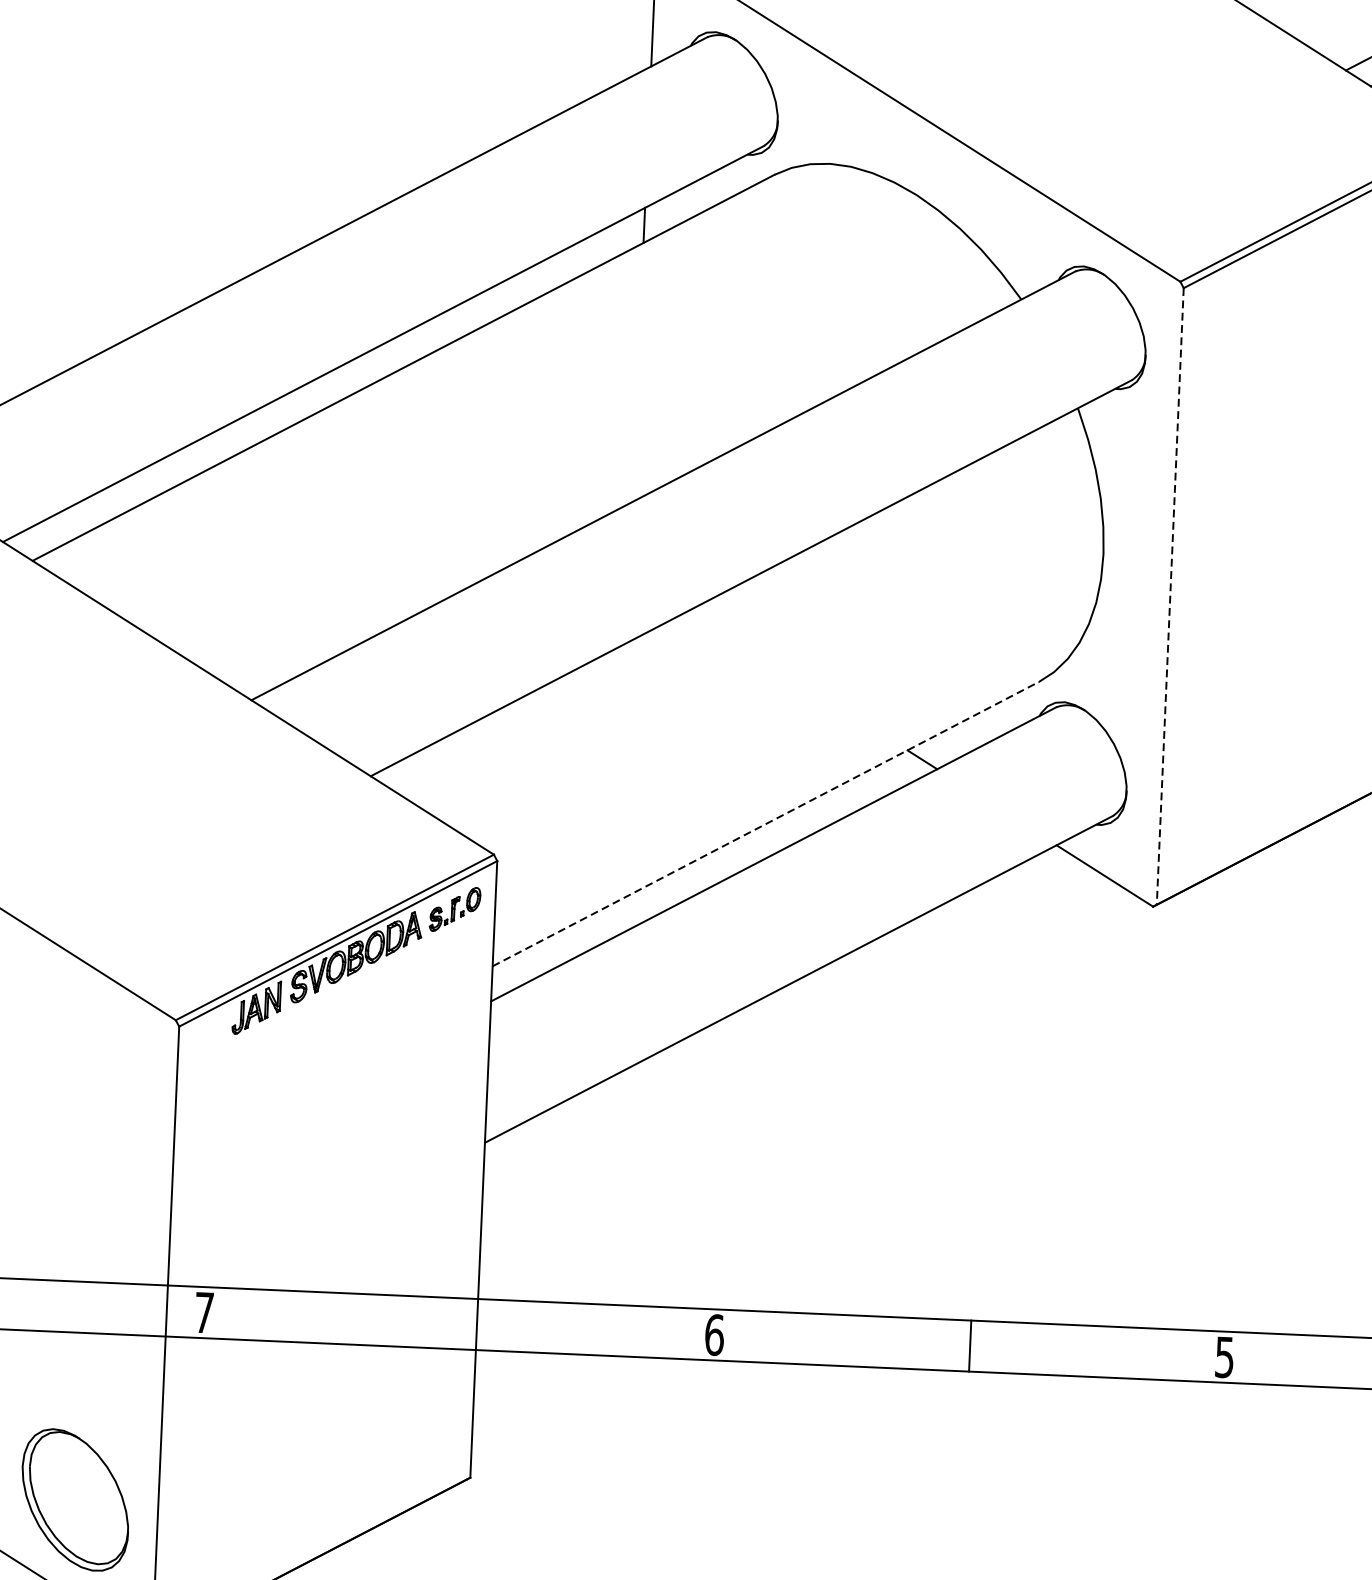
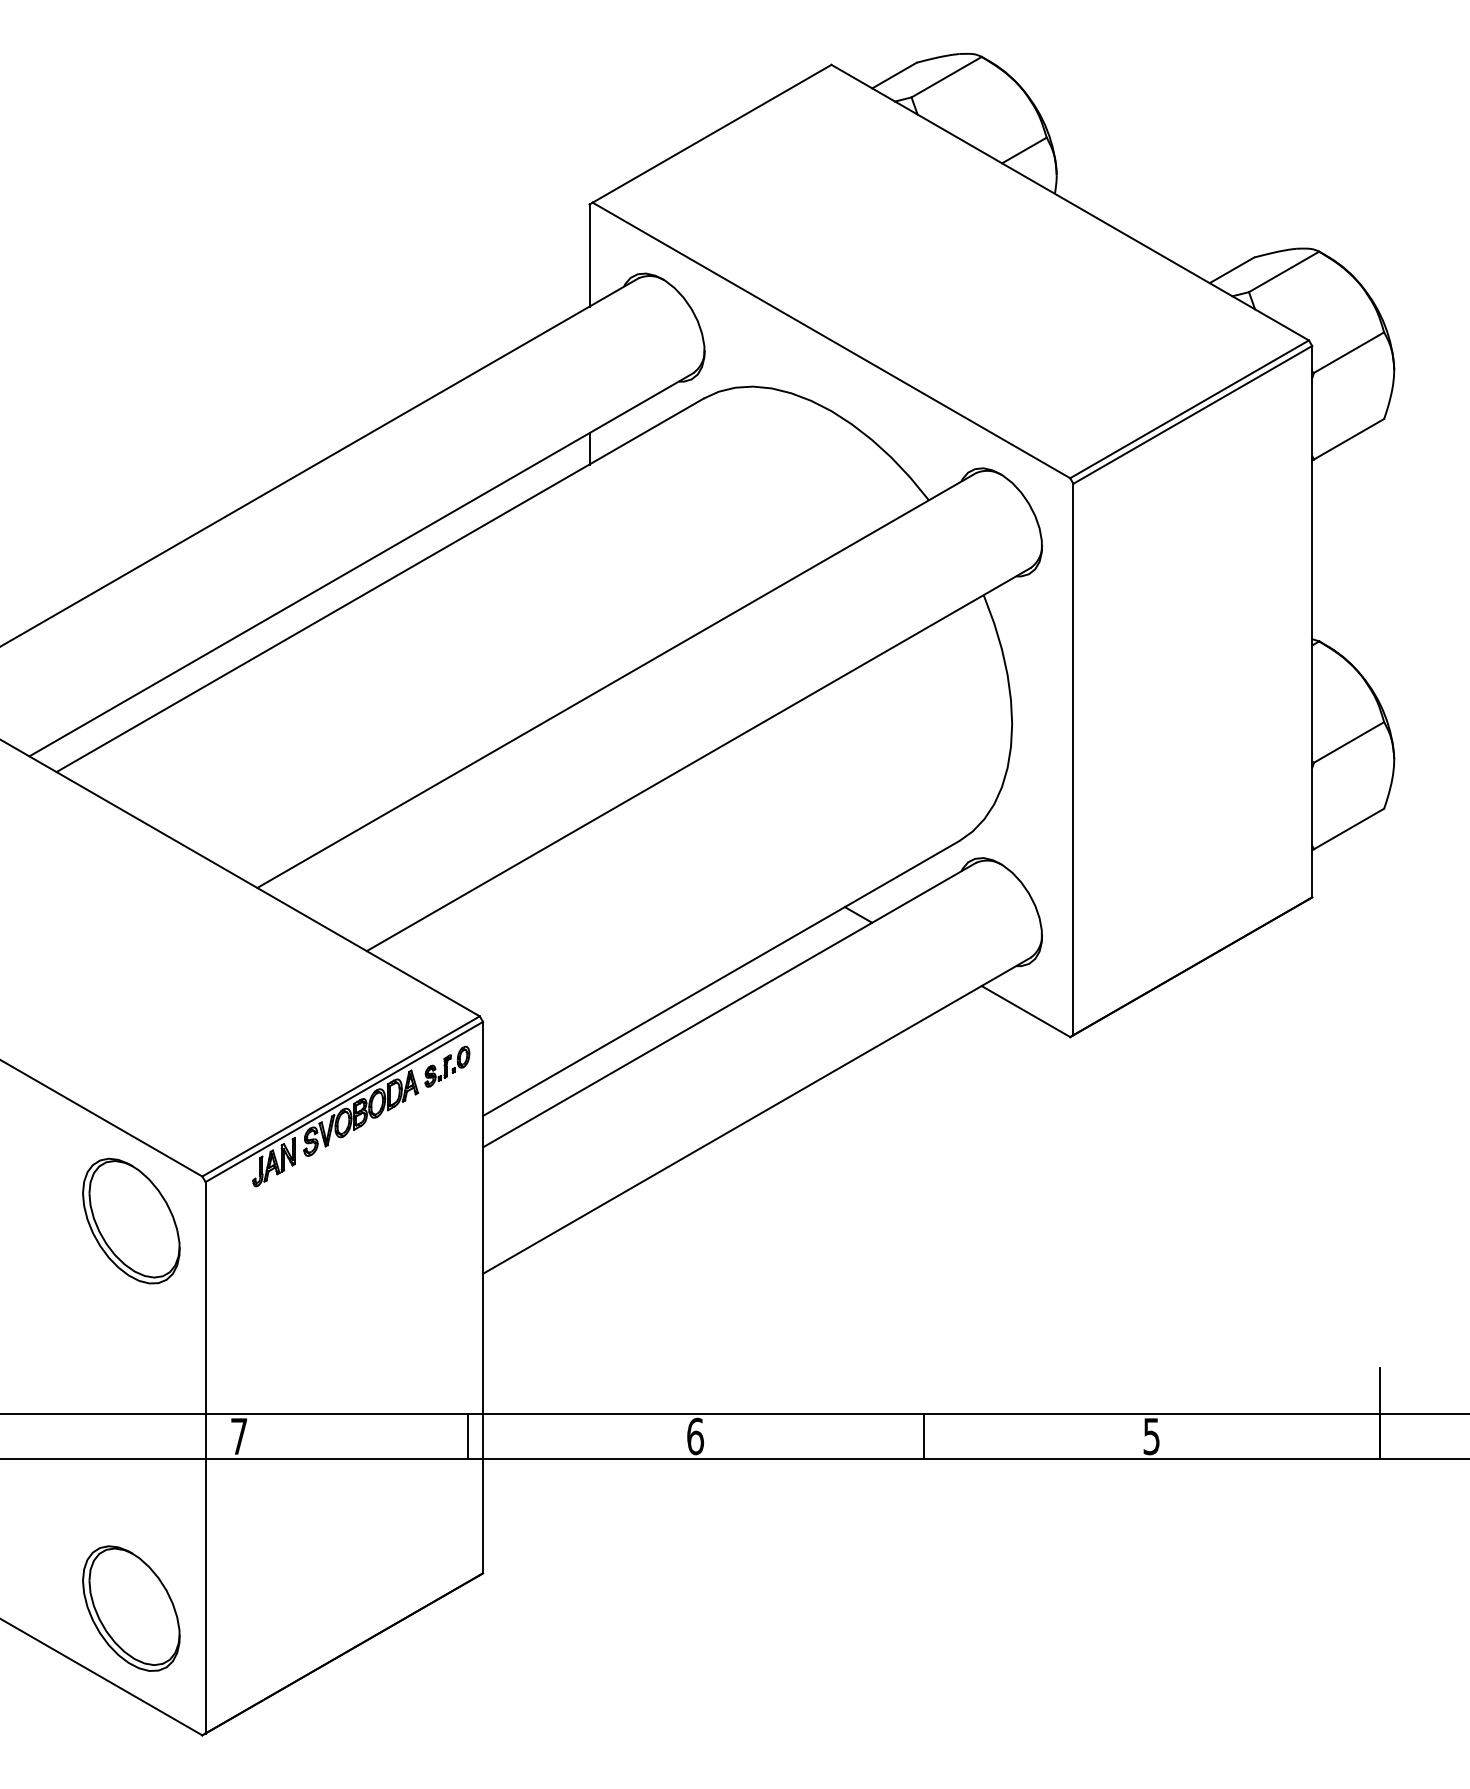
line: (1170, 596) -> (1073, 759), dashed -> solid
line: (766, 824) -> (721, 978), dashed -> solid
part: (94, 1065) -> (131, 1220), added
line: (459, 1323) -> (467, 1436), added

